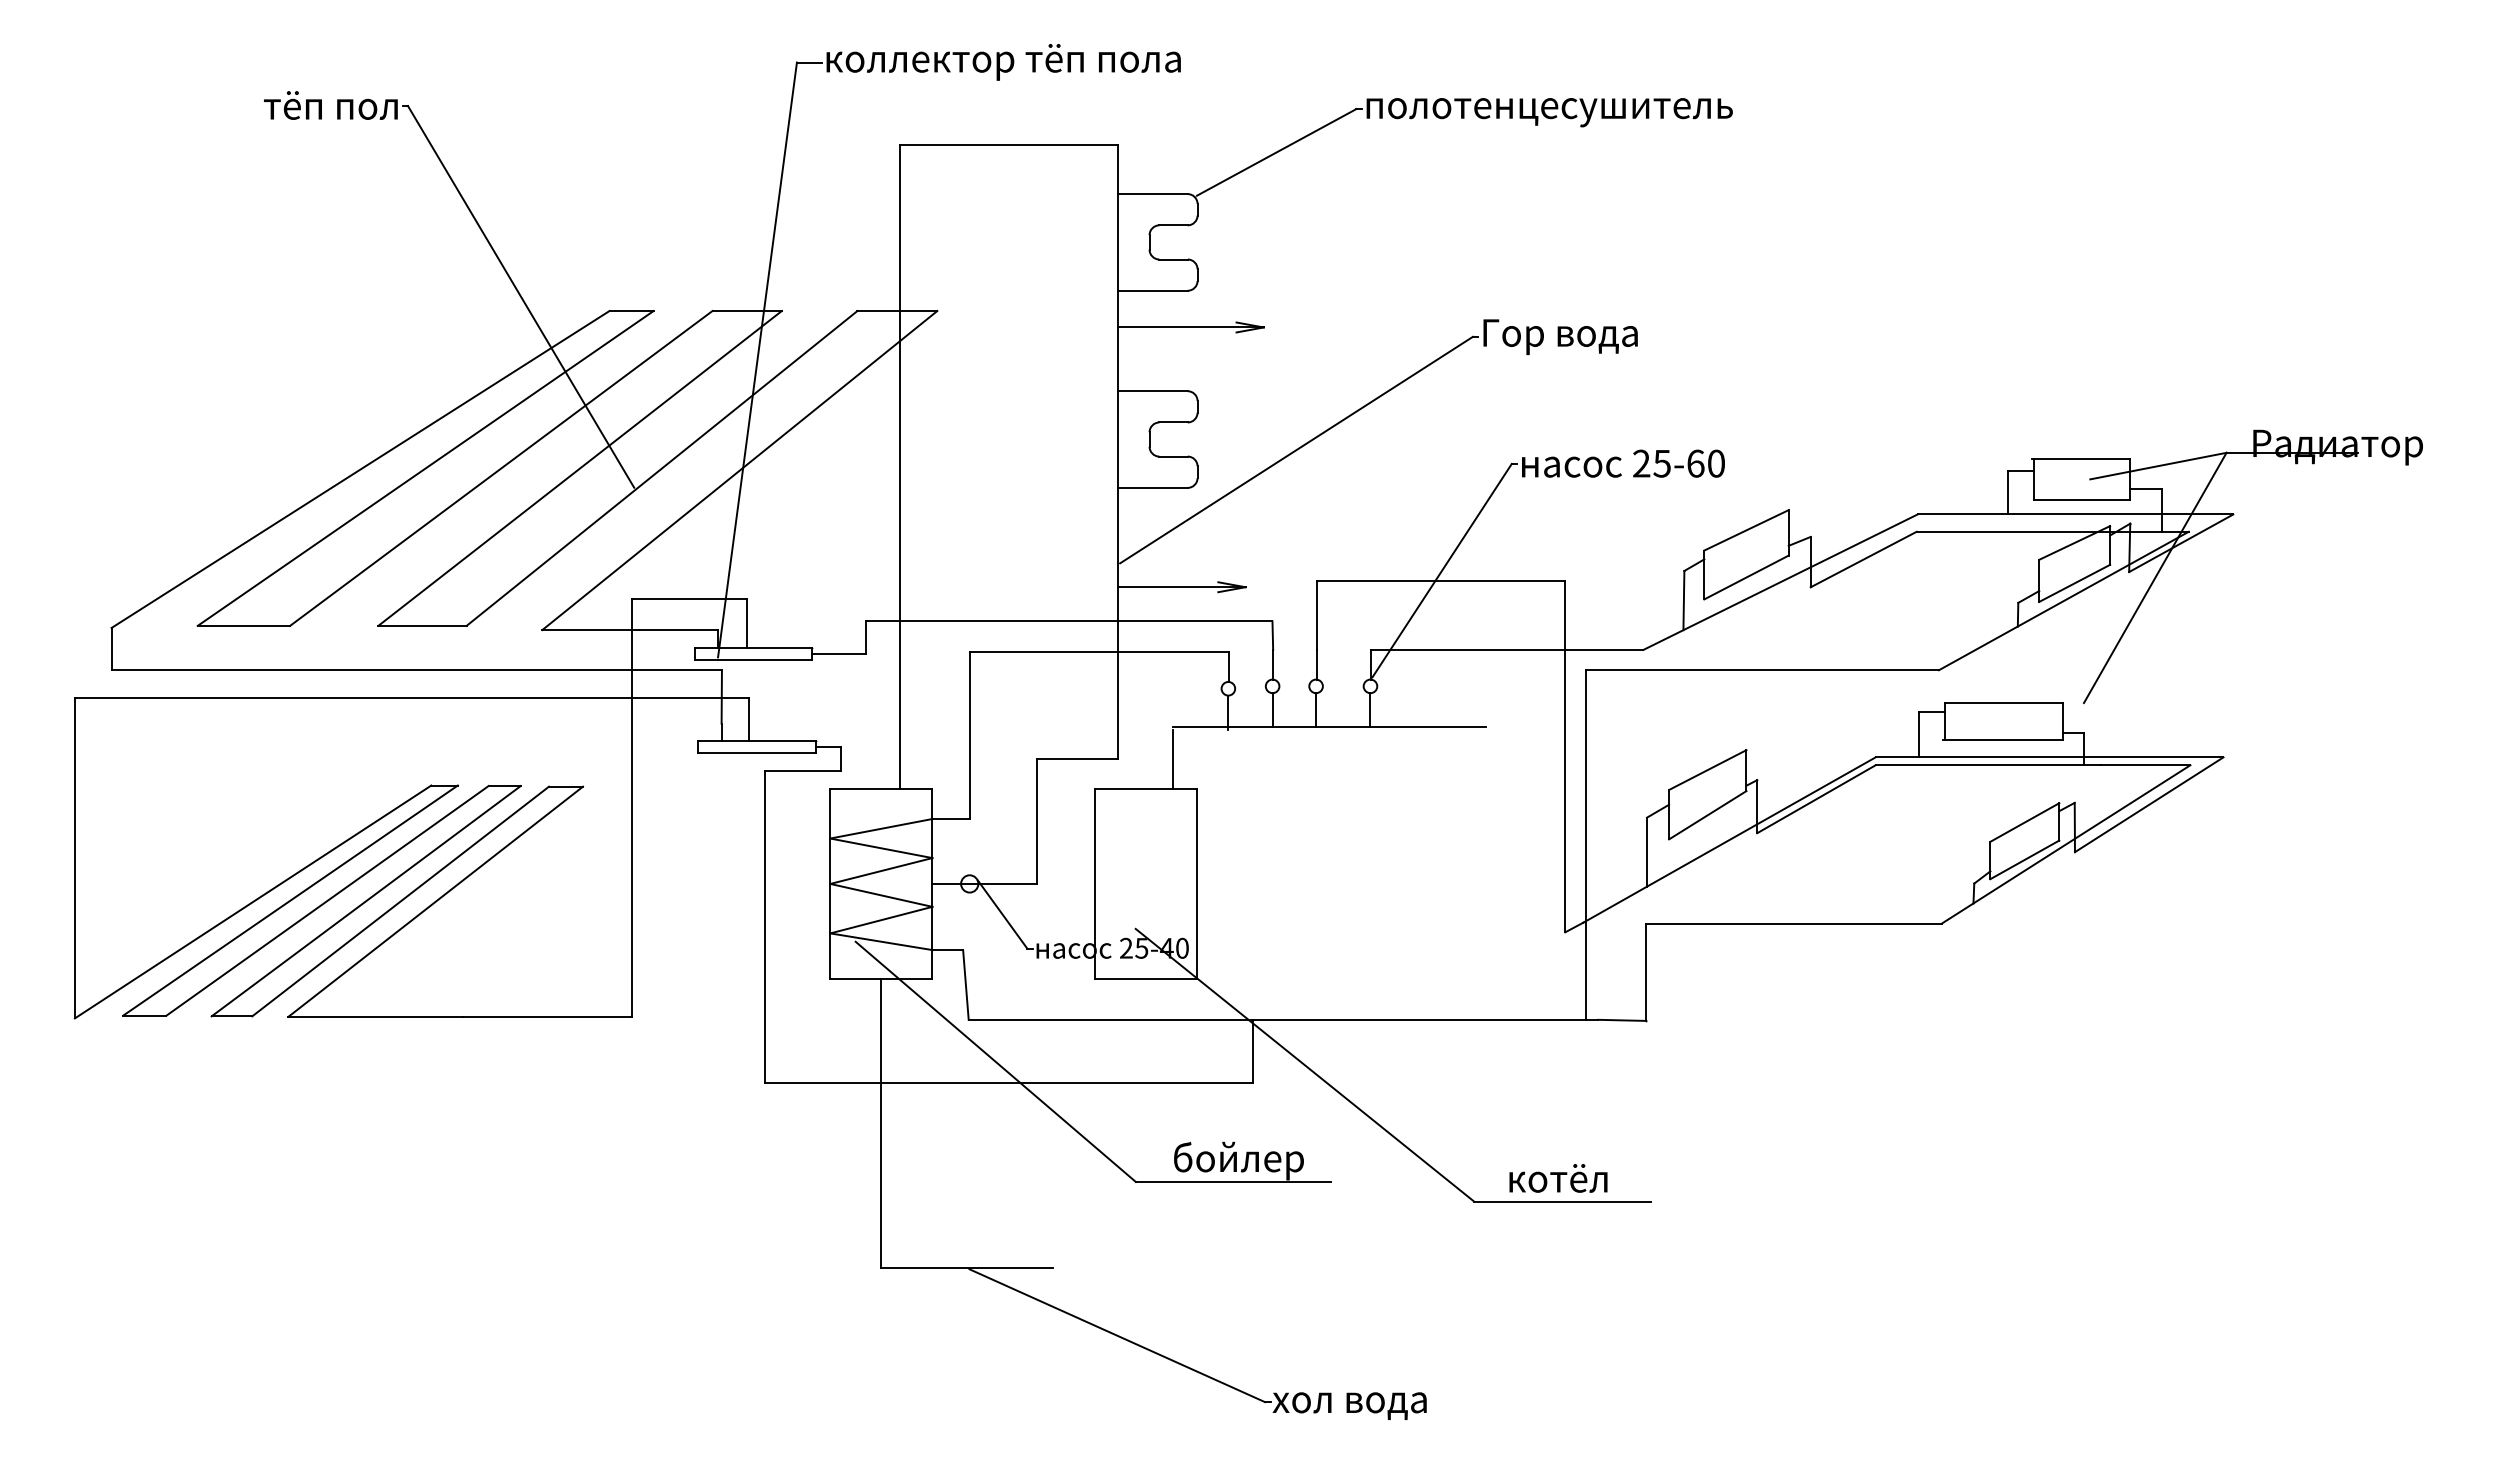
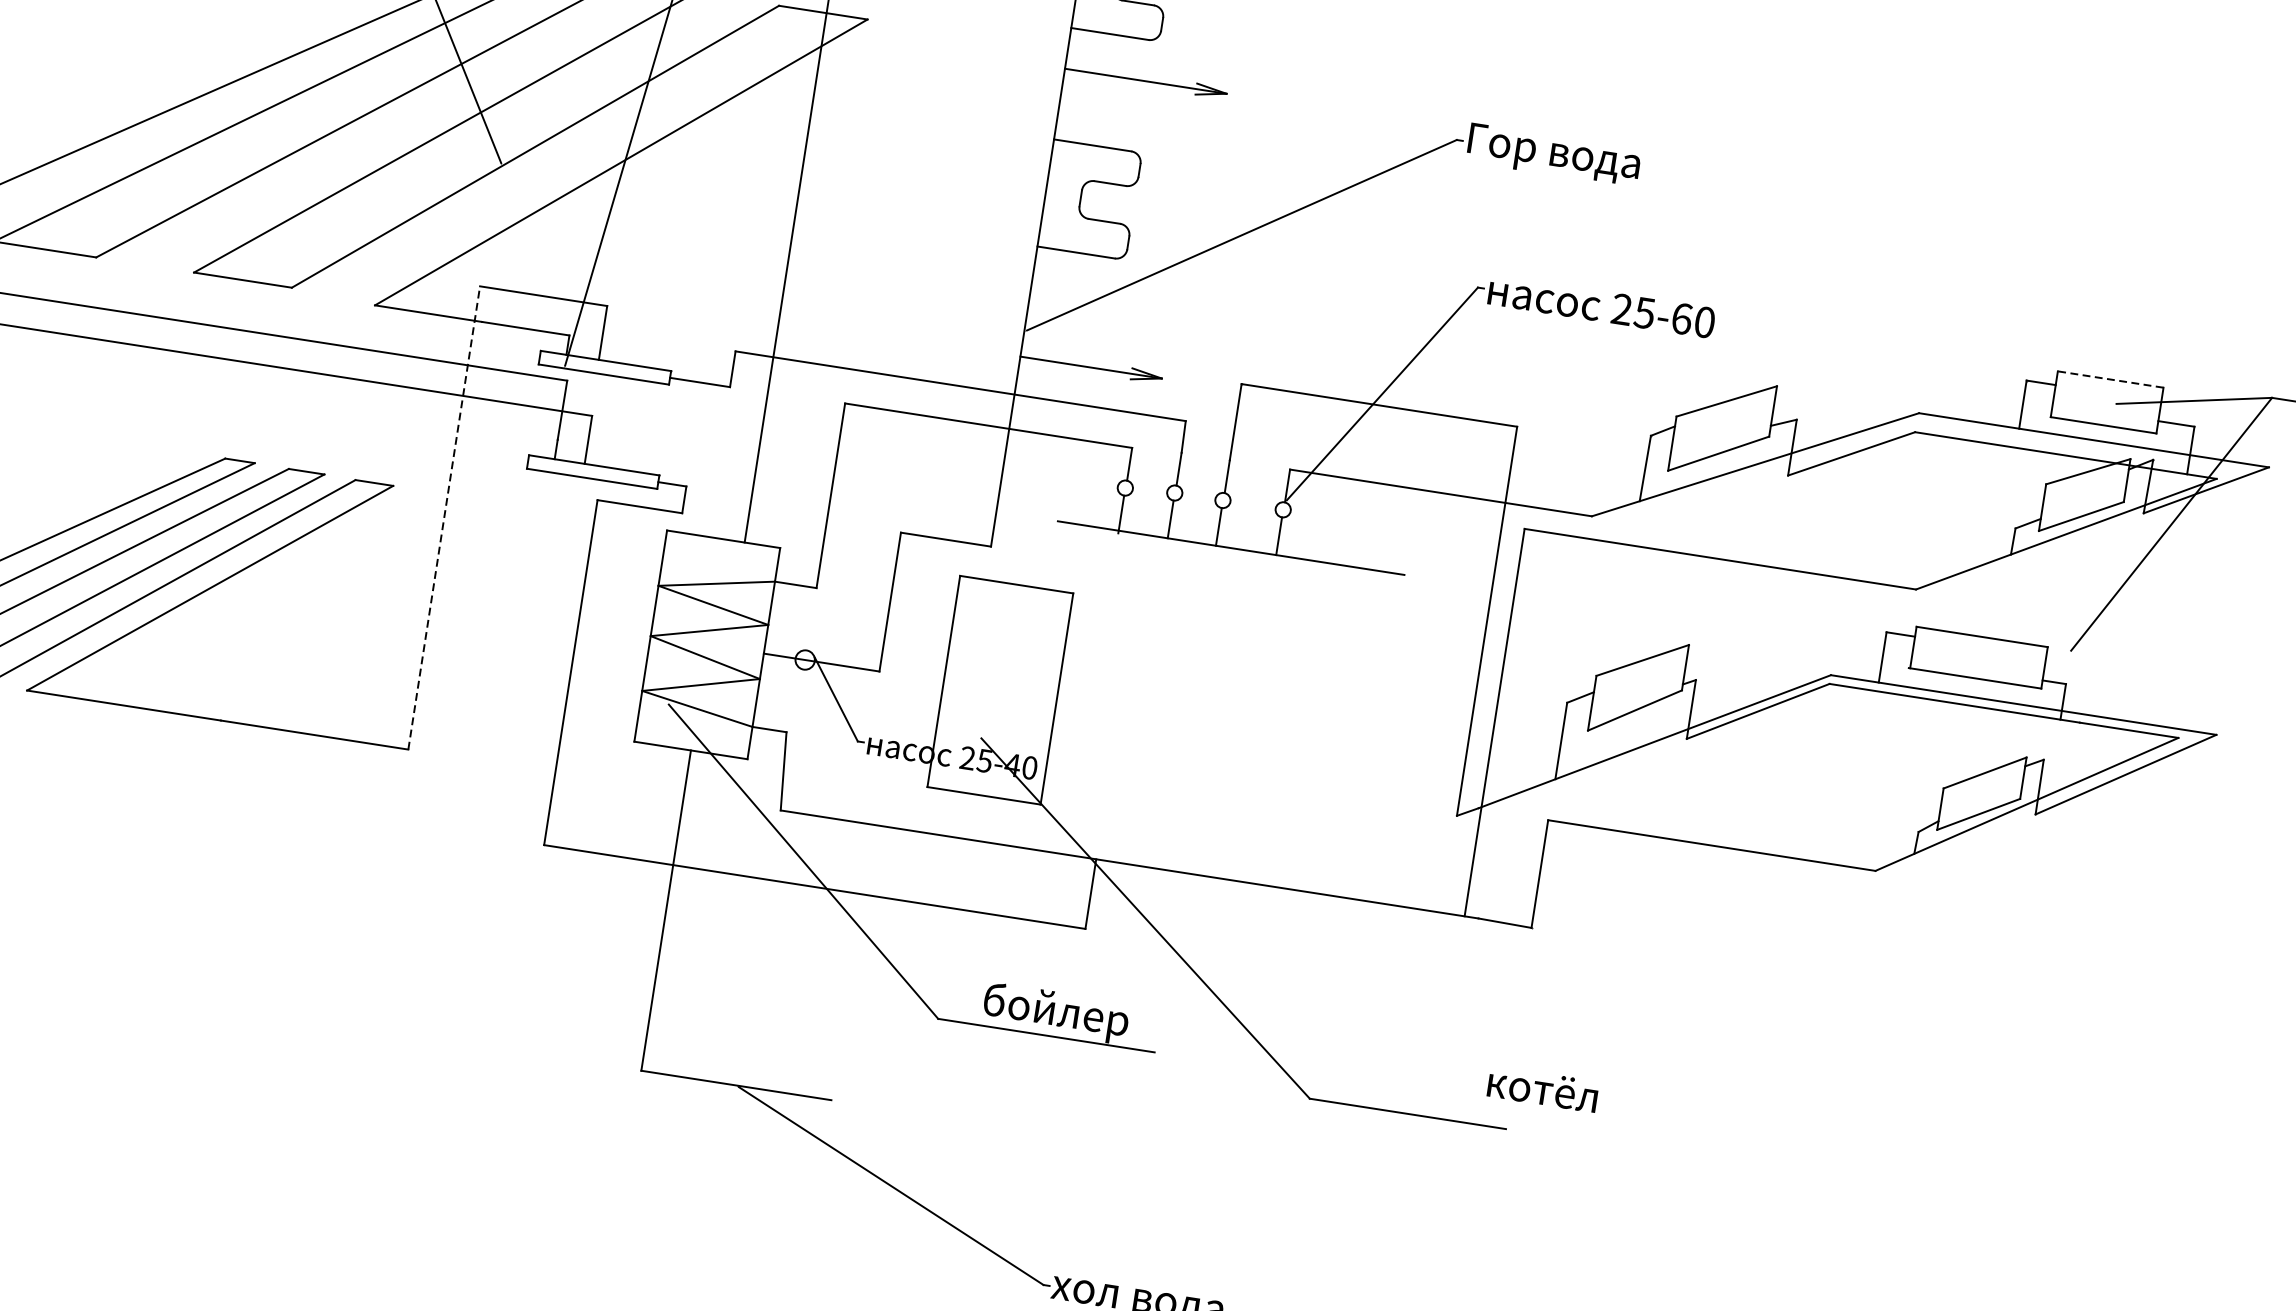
line: (2080, 458) -> (2109, 379), solid -> dashed
line: (1172, 758) -> (1051, 555), removed
line: (632, 807) -> (444, 517), solid -> dashed
text: (1558, 1178) -> (1543, 1089), moved

